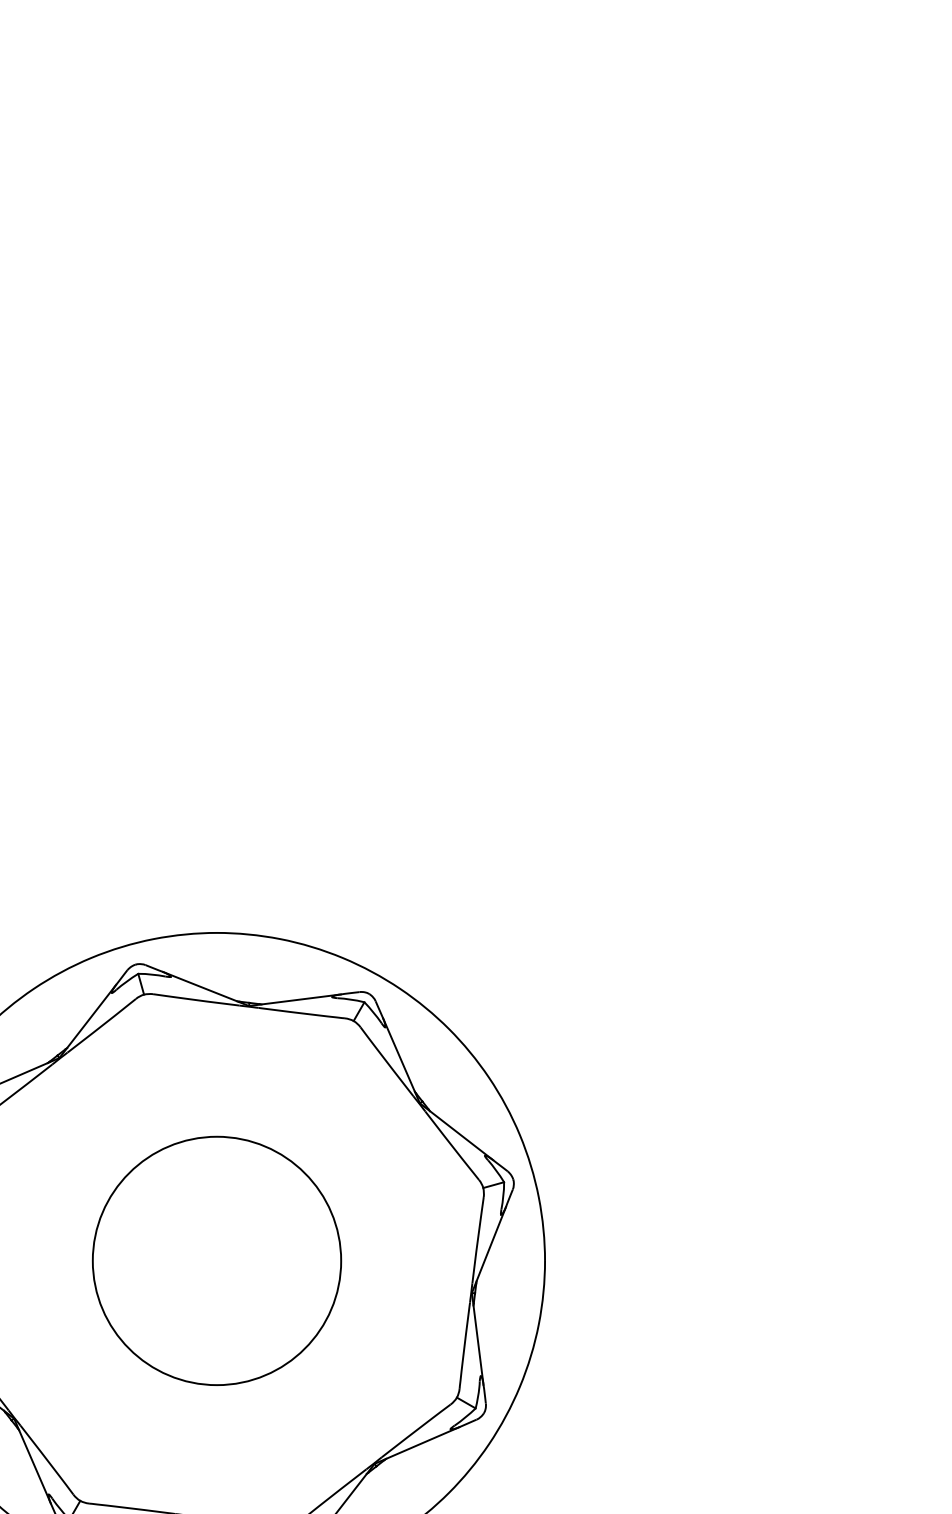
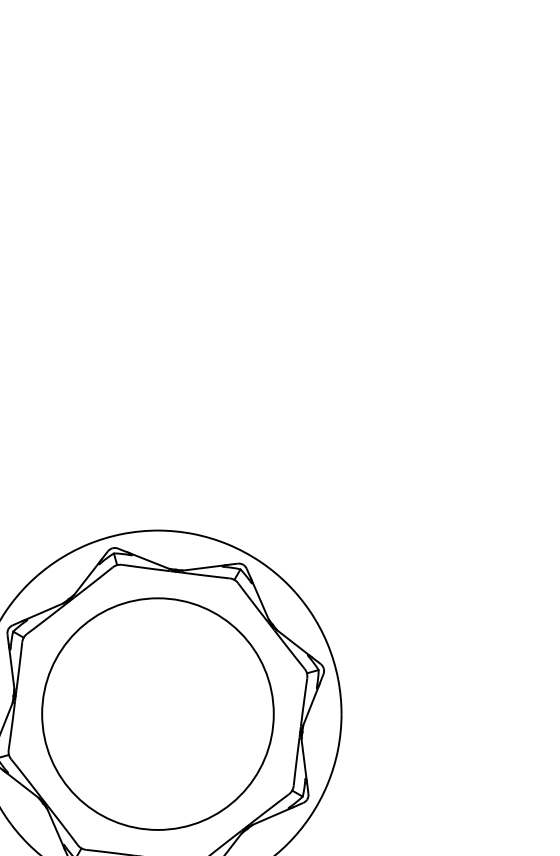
circle: (216, 1259) -> (157, 713), size x1.67

